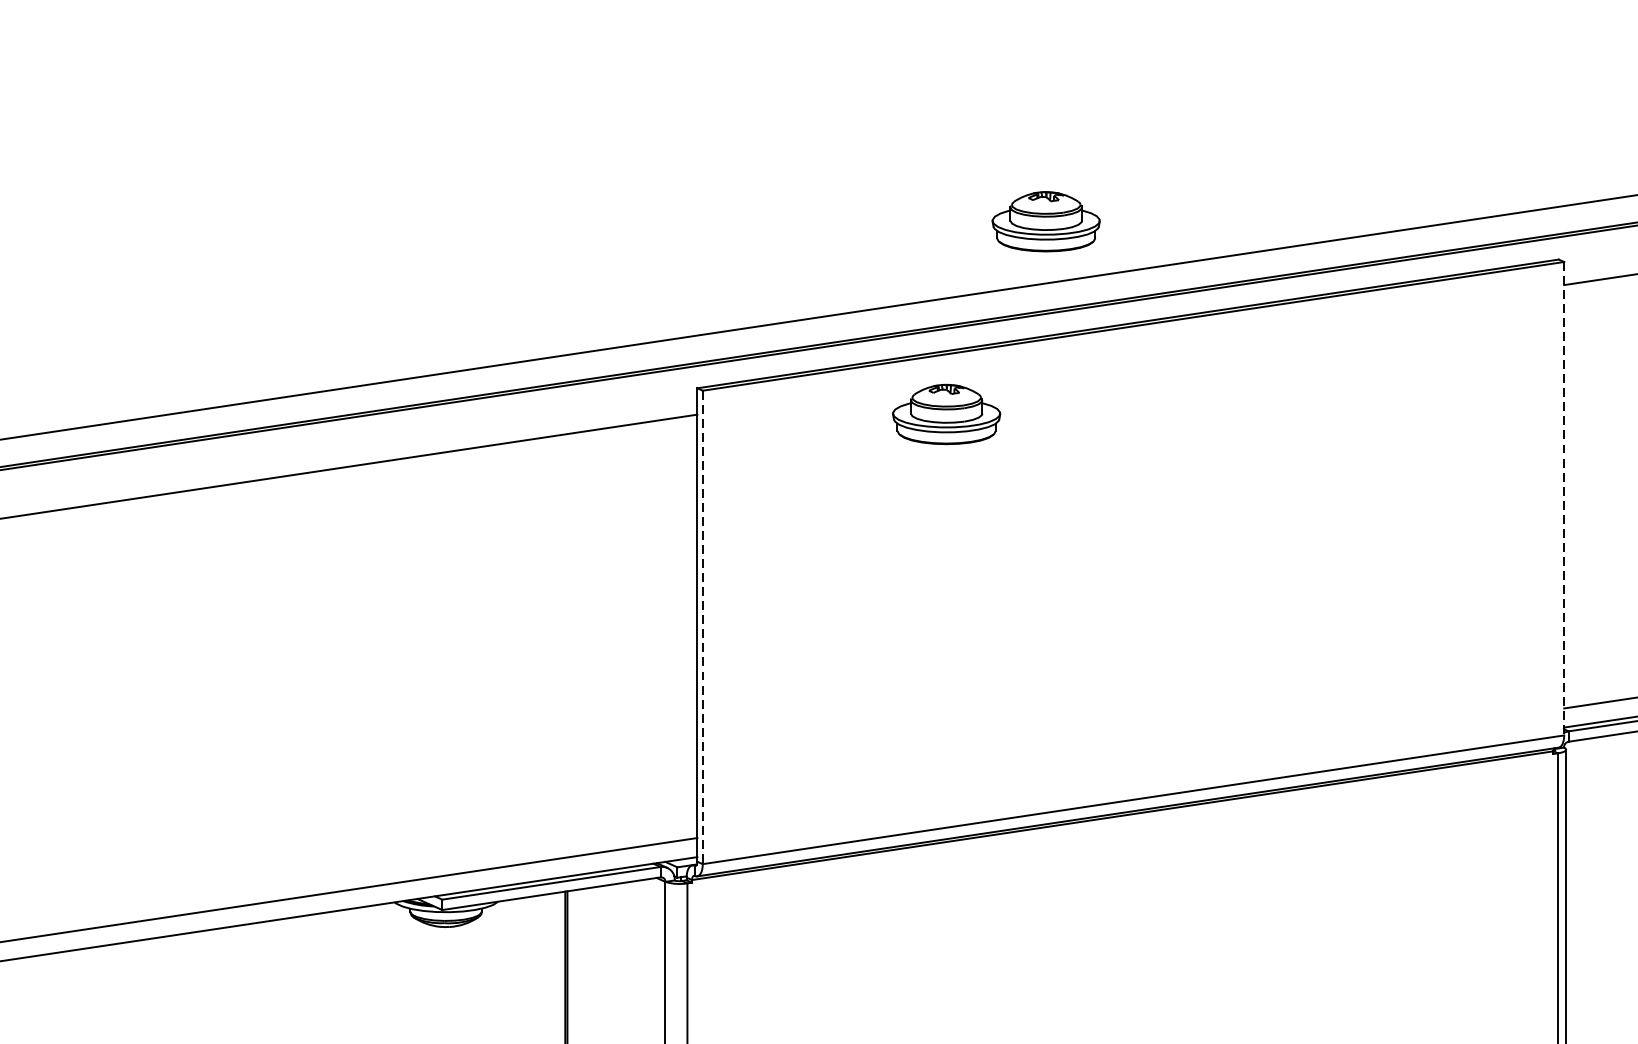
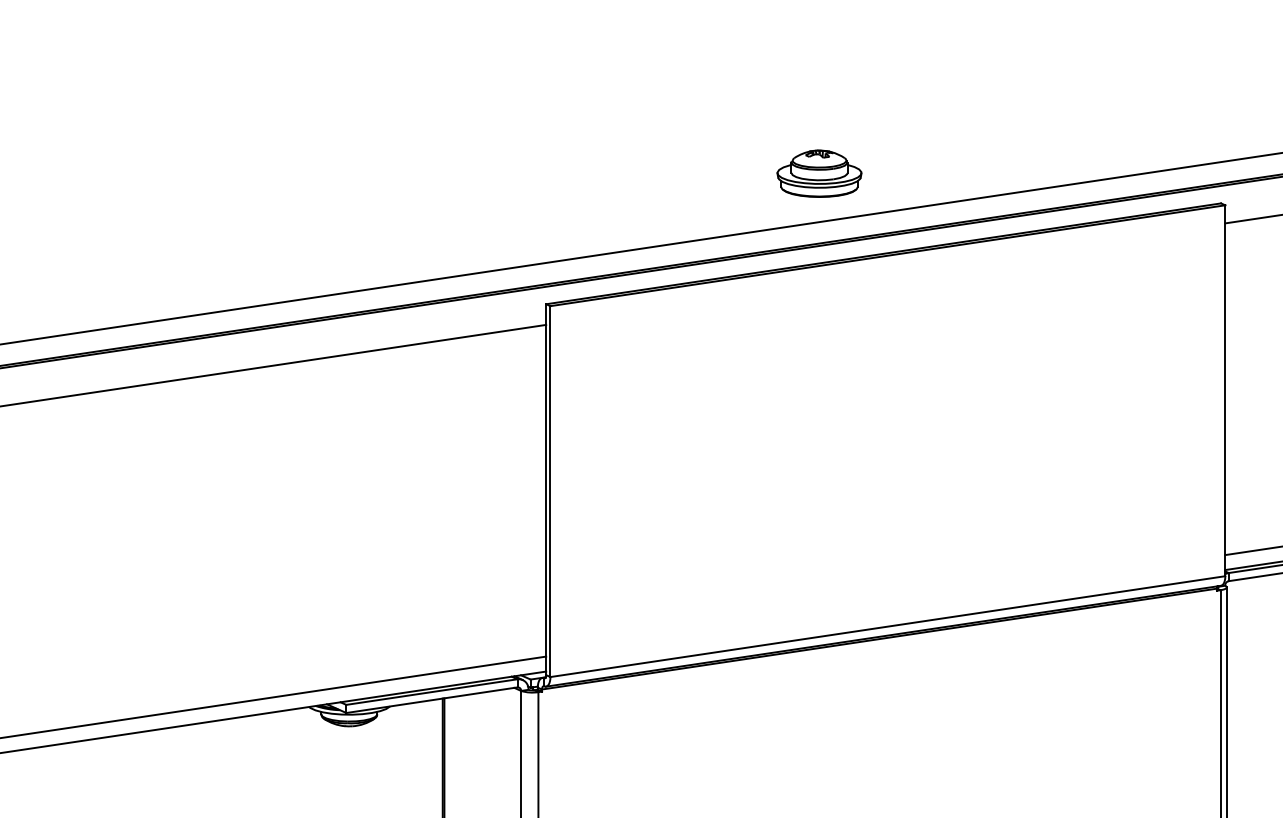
part: (946, 414) -> (741, 324), removed
line: (1564, 499) -> (1225, 391), dashed -> solid
line: (702, 628) -> (550, 492), dashed -> solid

